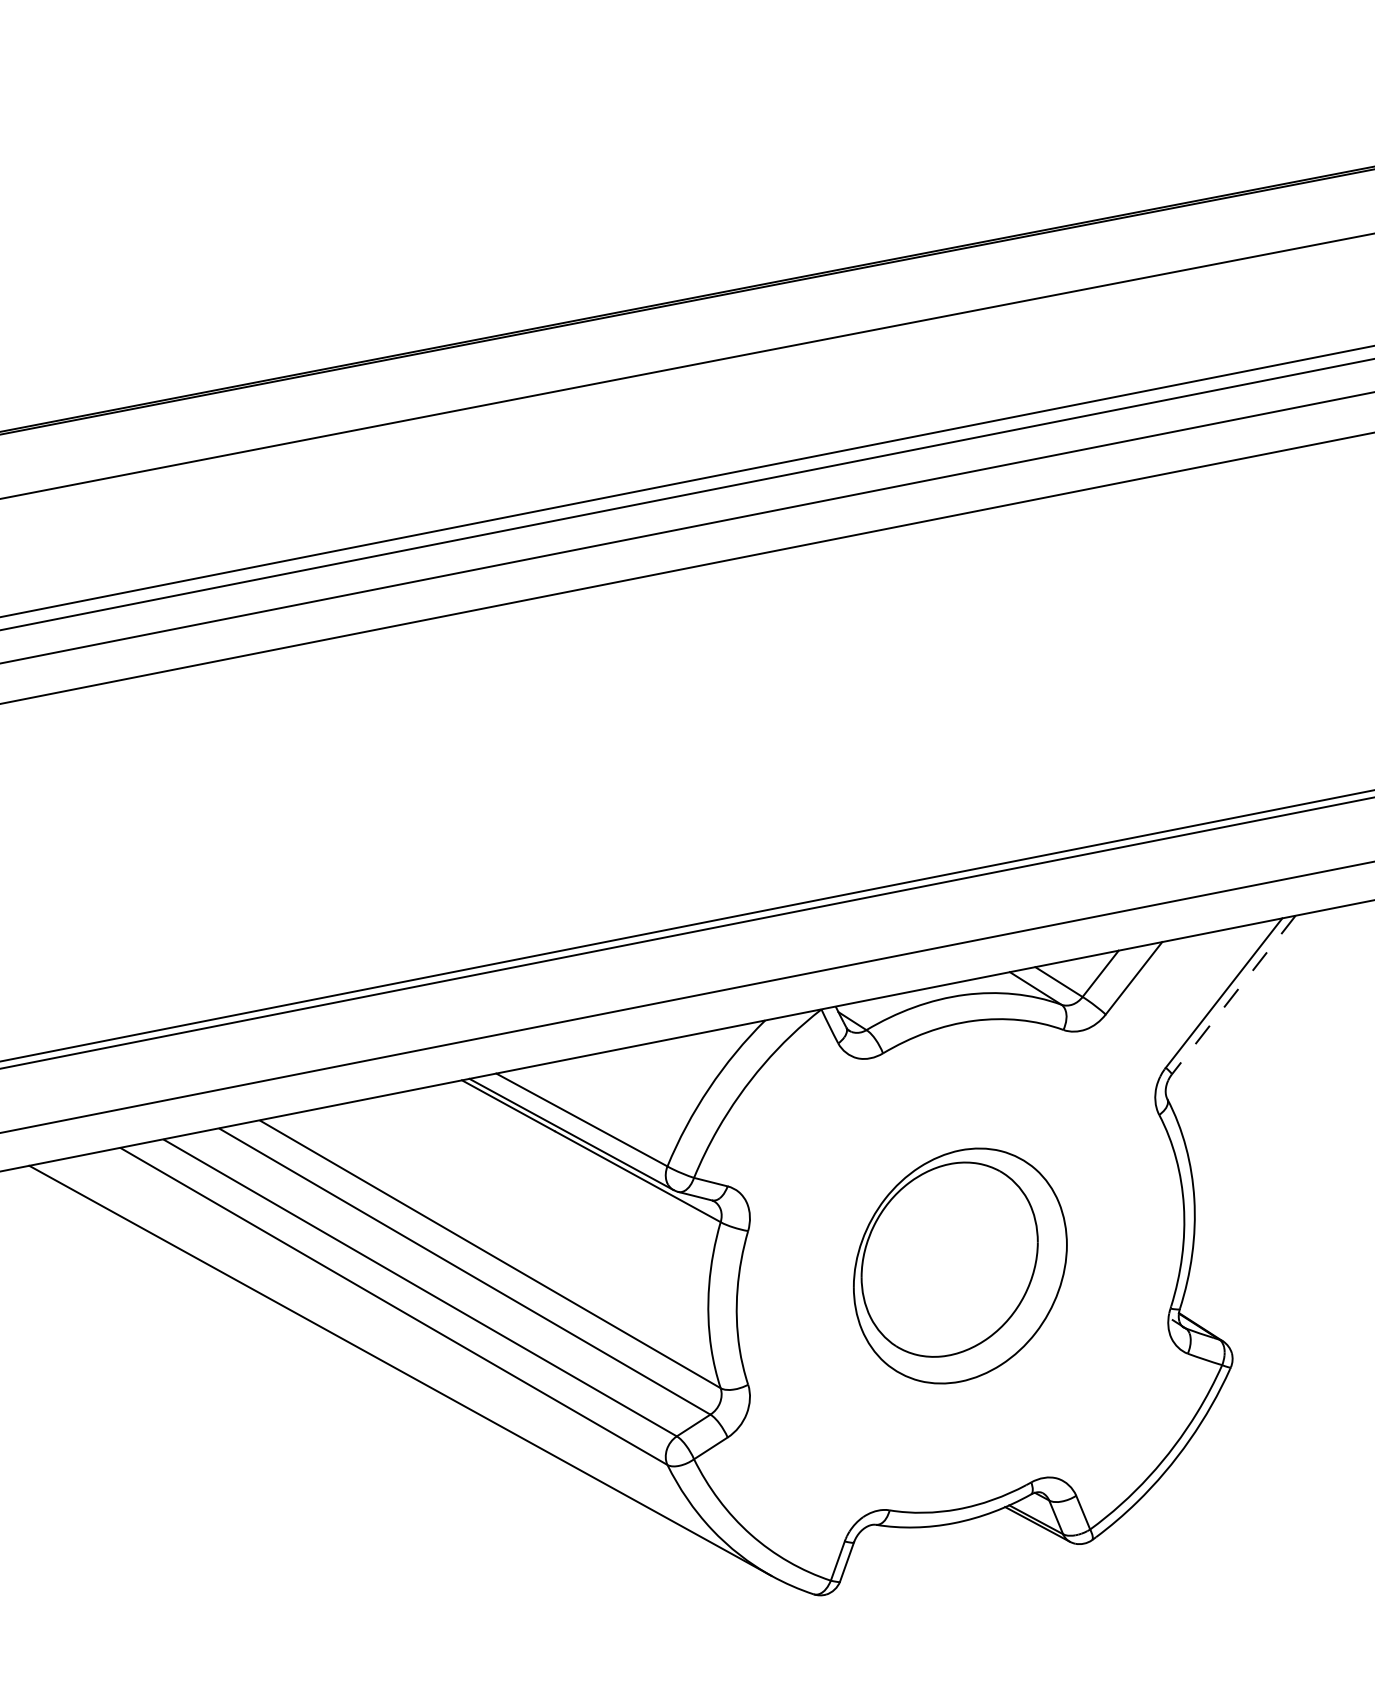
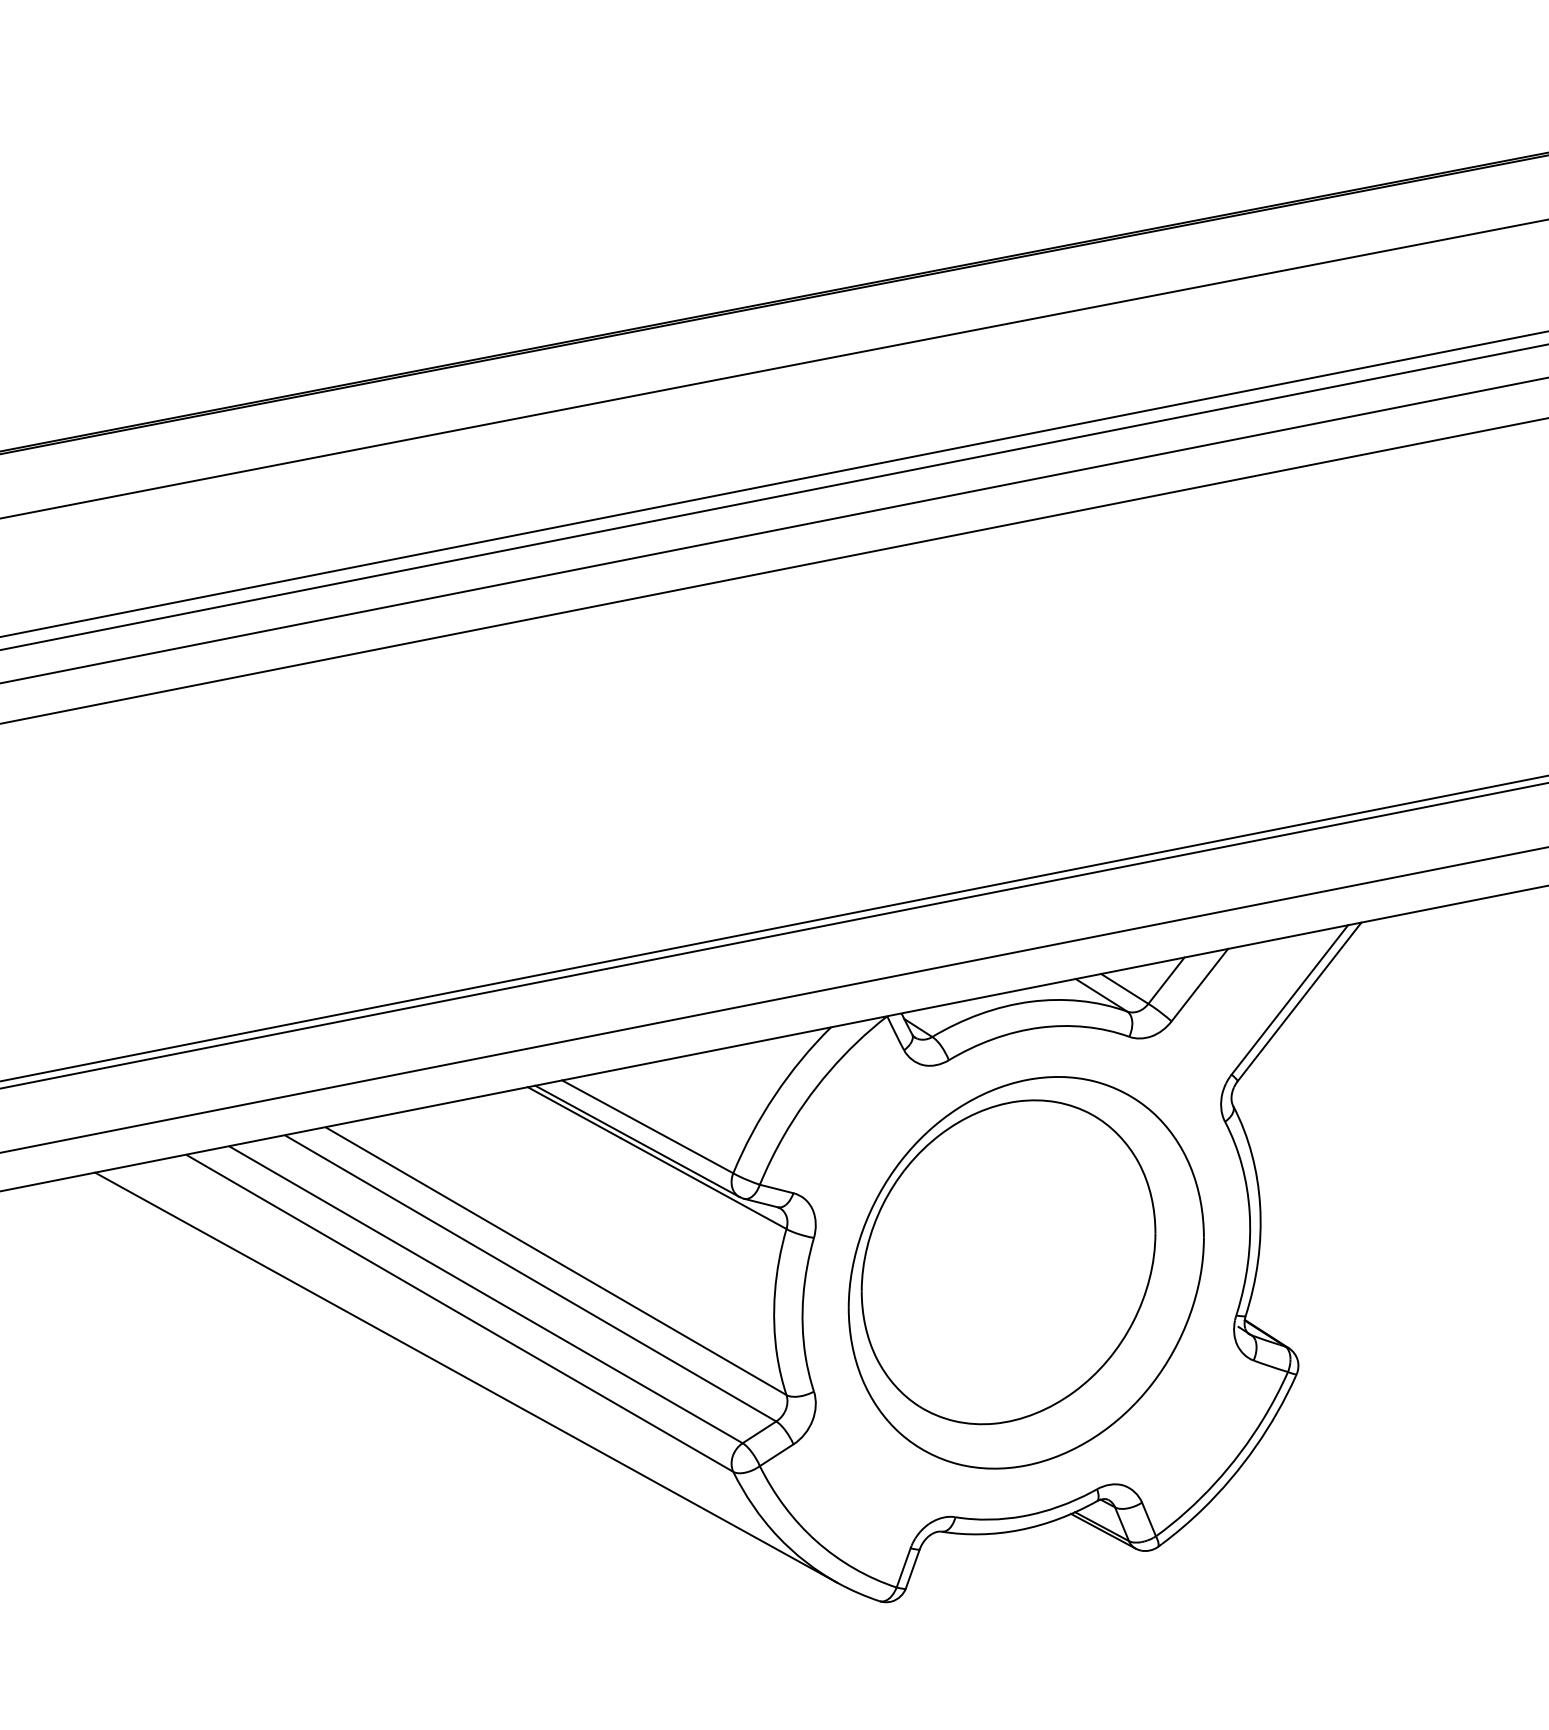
line: (1233, 994) -> (1299, 1001), dashed -> solid
part: (959, 1265) -> (1025, 1272), size x1.67

